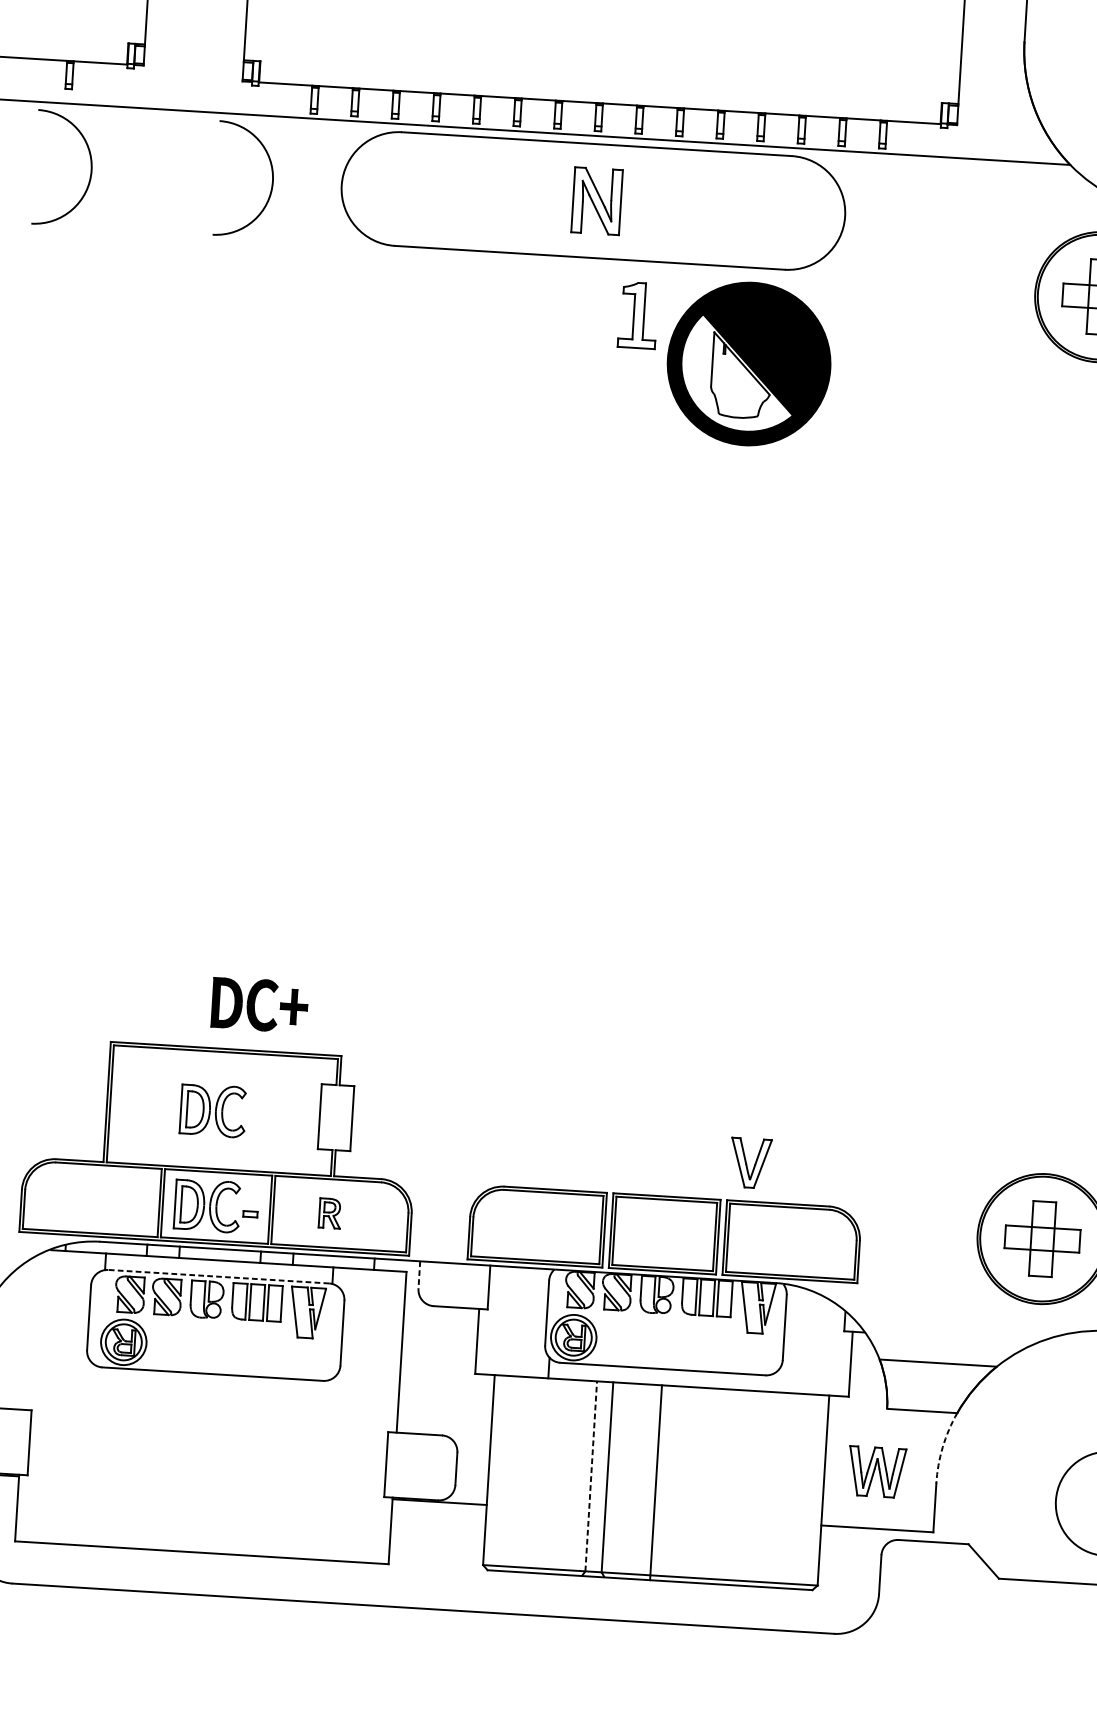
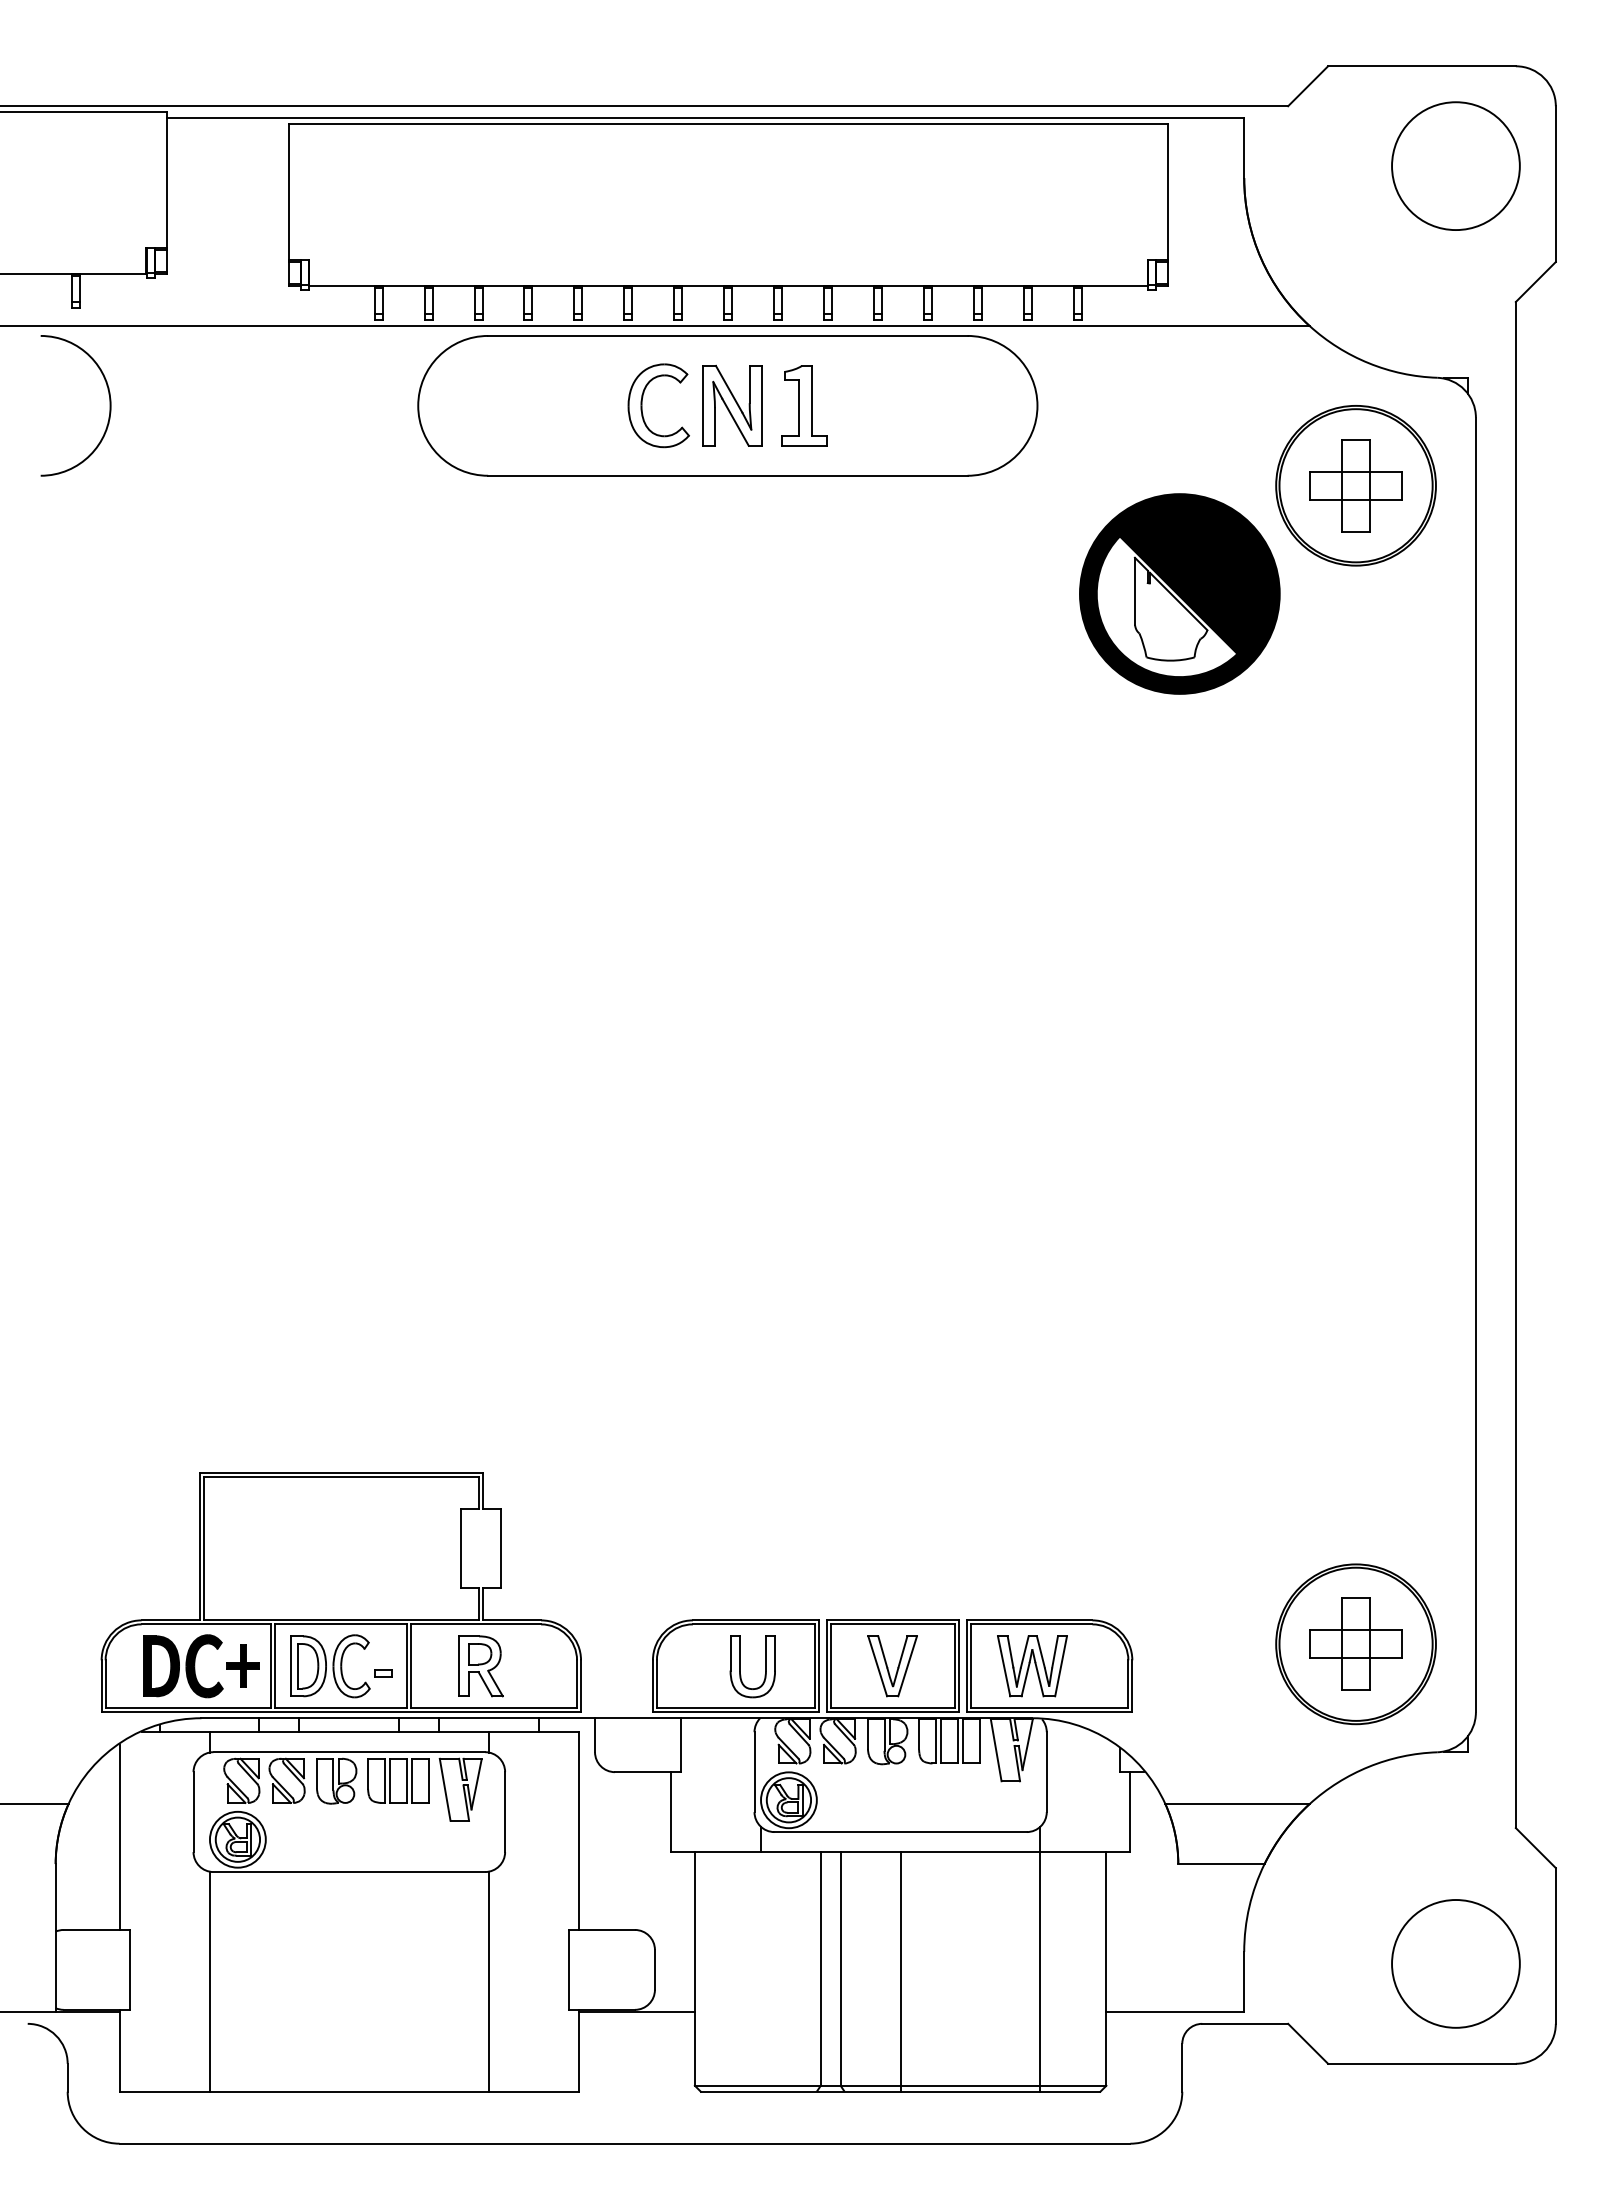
arc: (272, 181) -> (332, 405), removed
part: (524, 196) -> (642, 405), added
part: (638, 315) -> (804, 405), moved
part: (748, 363) -> (1179, 593), moved
part: (259, 1005) -> (201, 1666), moved
part: (213, 1110) -> (330, 1549), removed
part: (750, 1163) -> (892, 1666), moved
part: (329, 1213) -> (480, 1666), size x1.67
part: (541, 1226) -> (740, 1666), added
line: (419, 1275) -> (595, 1735), dashed -> solid
line: (218, 1276) -> (349, 1752), dashed -> solid
line: (27, 1333) -> (119, 1836), added
arc: (942, 1446) -> (1249, 1906), dashed -> solid
line: (93, 1456) -> (209, 1981), added
line: (321, 1470) -> (489, 1981), added
part: (876, 1472) -> (1032, 1666), moved
line: (591, 1476) -> (820, 1968), dashed -> solid
line: (770, 1478) -> (1040, 1958), added

